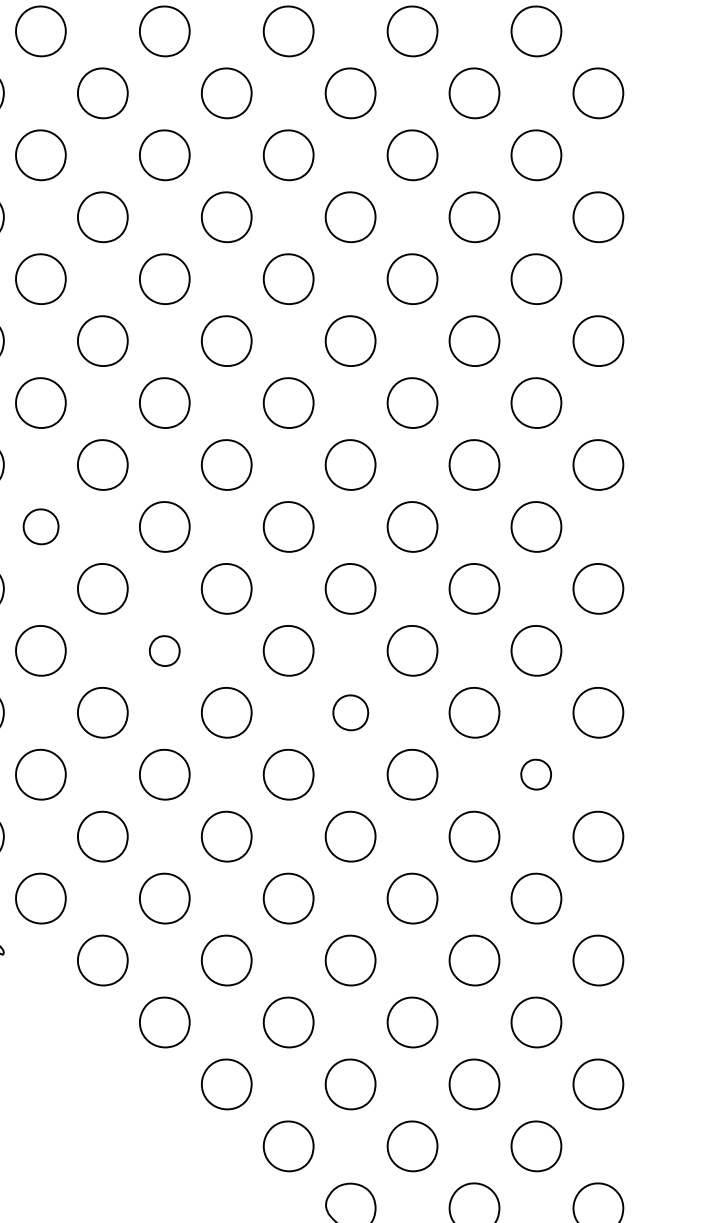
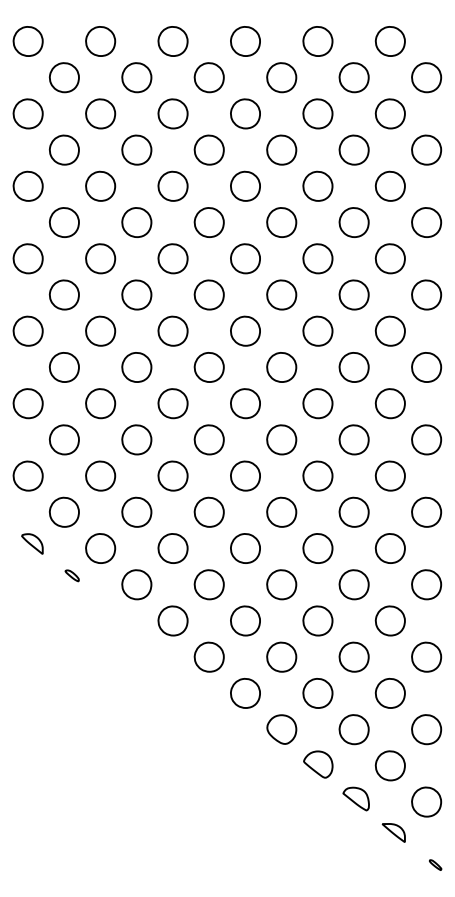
part: (40, 525) -> (100, 330), size x1.43
part: (163, 650) -> (172, 403), size x1.67
part: (350, 712) -> (281, 439), size x1.43
part: (534, 773) -> (389, 475), size x1.67

